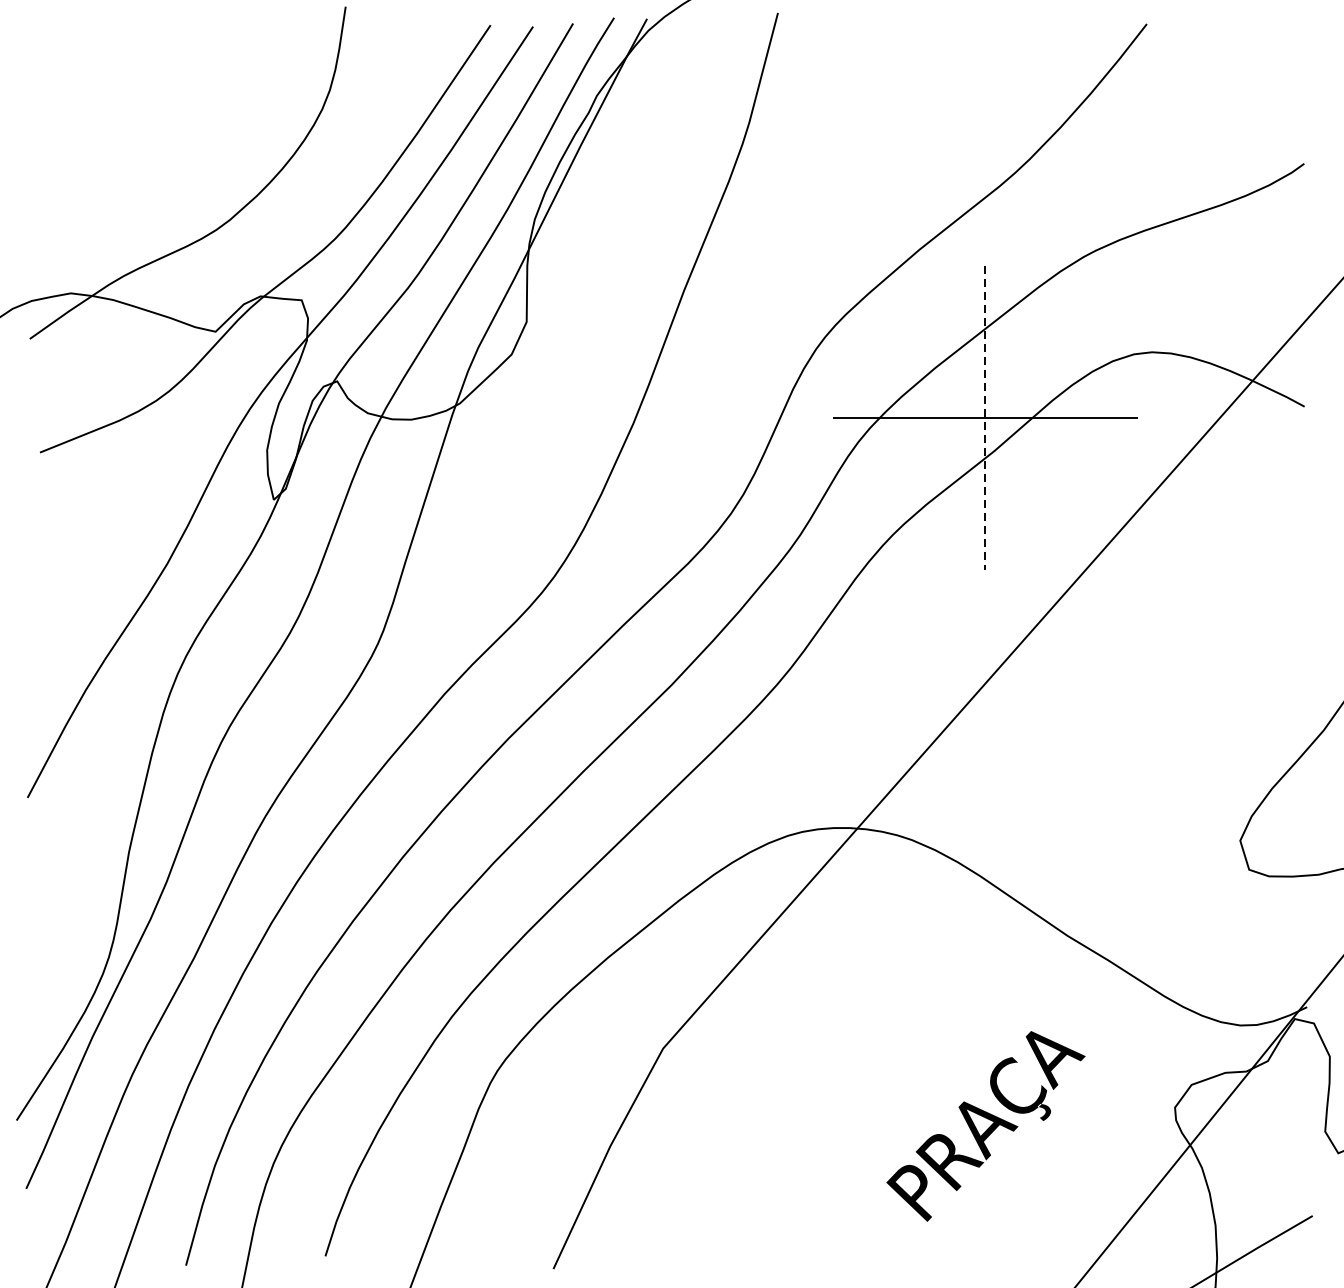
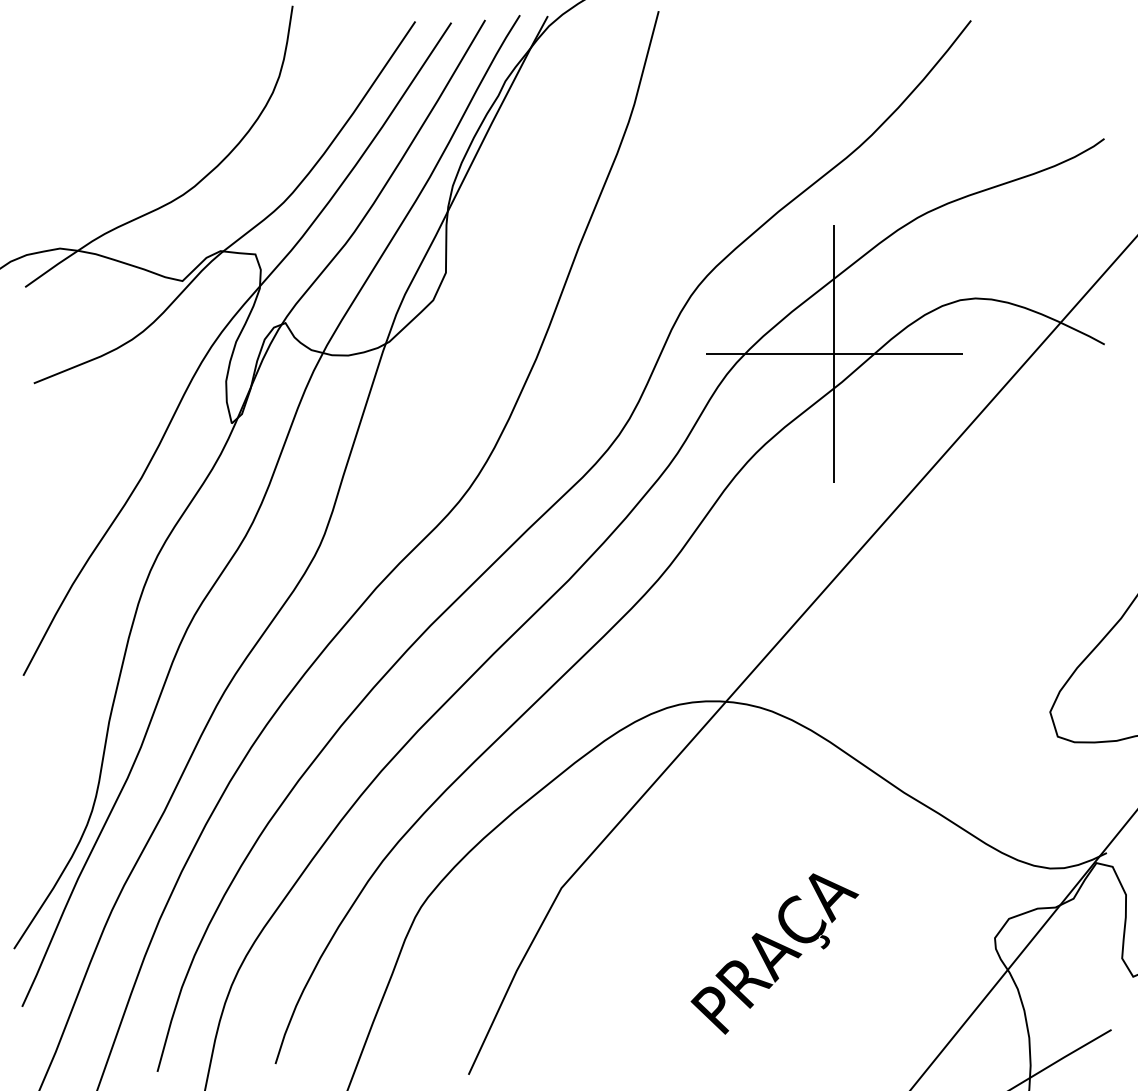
line: (985, 418) -> (834, 354), dashed -> solid
text: (985, 1125) -> (774, 953), moved

